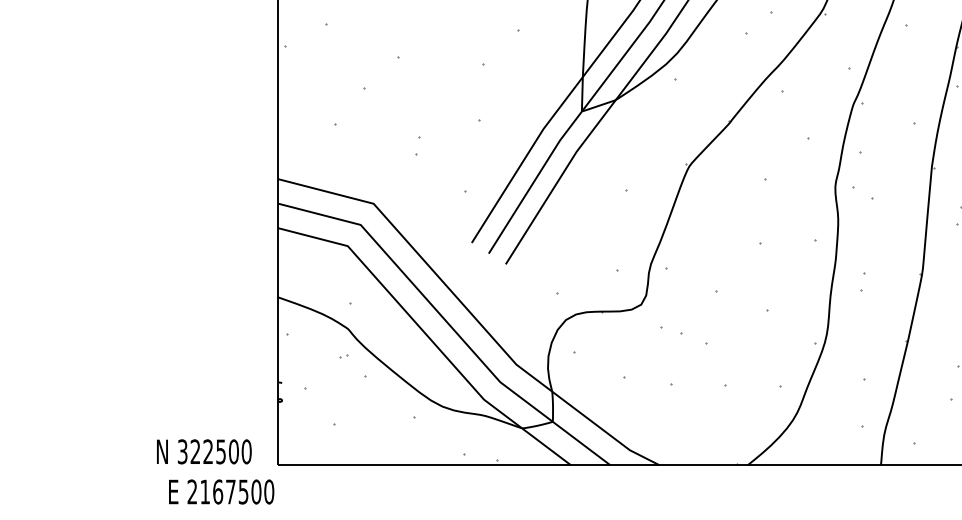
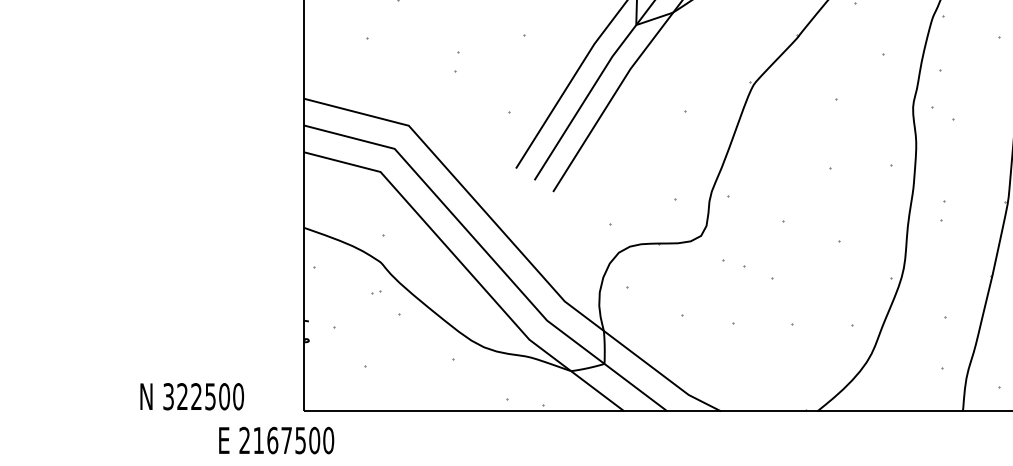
text: (204, 451) -> (192, 396), moved
text: (221, 491) -> (276, 440), moved

